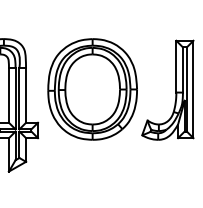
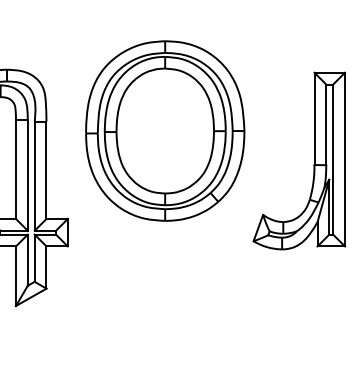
part: (92, 89) -> (164, 131), moved

